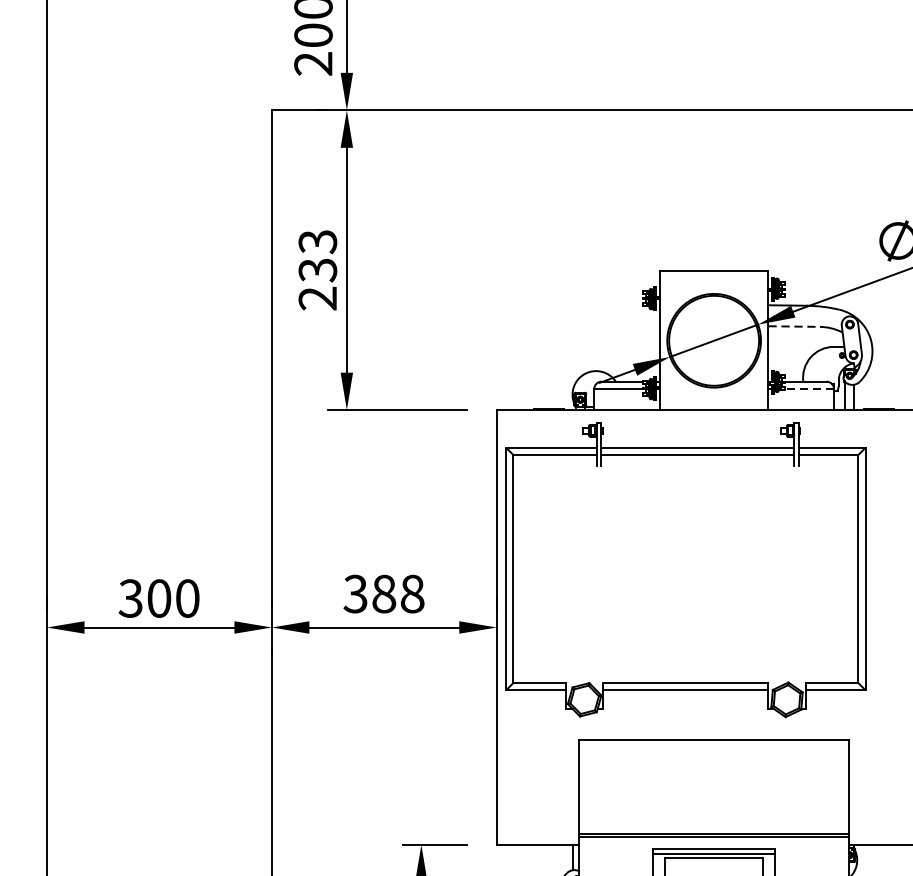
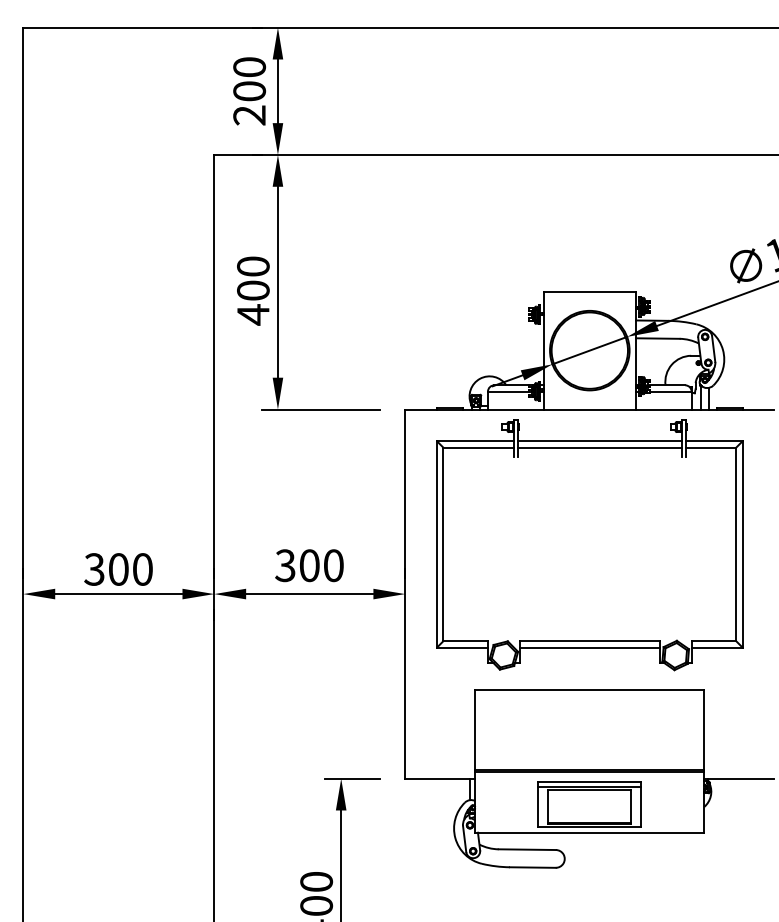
text: (318, 269) -> (253, 290), 233 -> 400
line: (793, 326) -> (657, 338), dashed -> solid
line: (809, 388) -> (670, 391), dashed -> solid
part: (685, 570) -> (589, 545), moved
text: (398, 593) -> (321, 565), 388 -> 300

